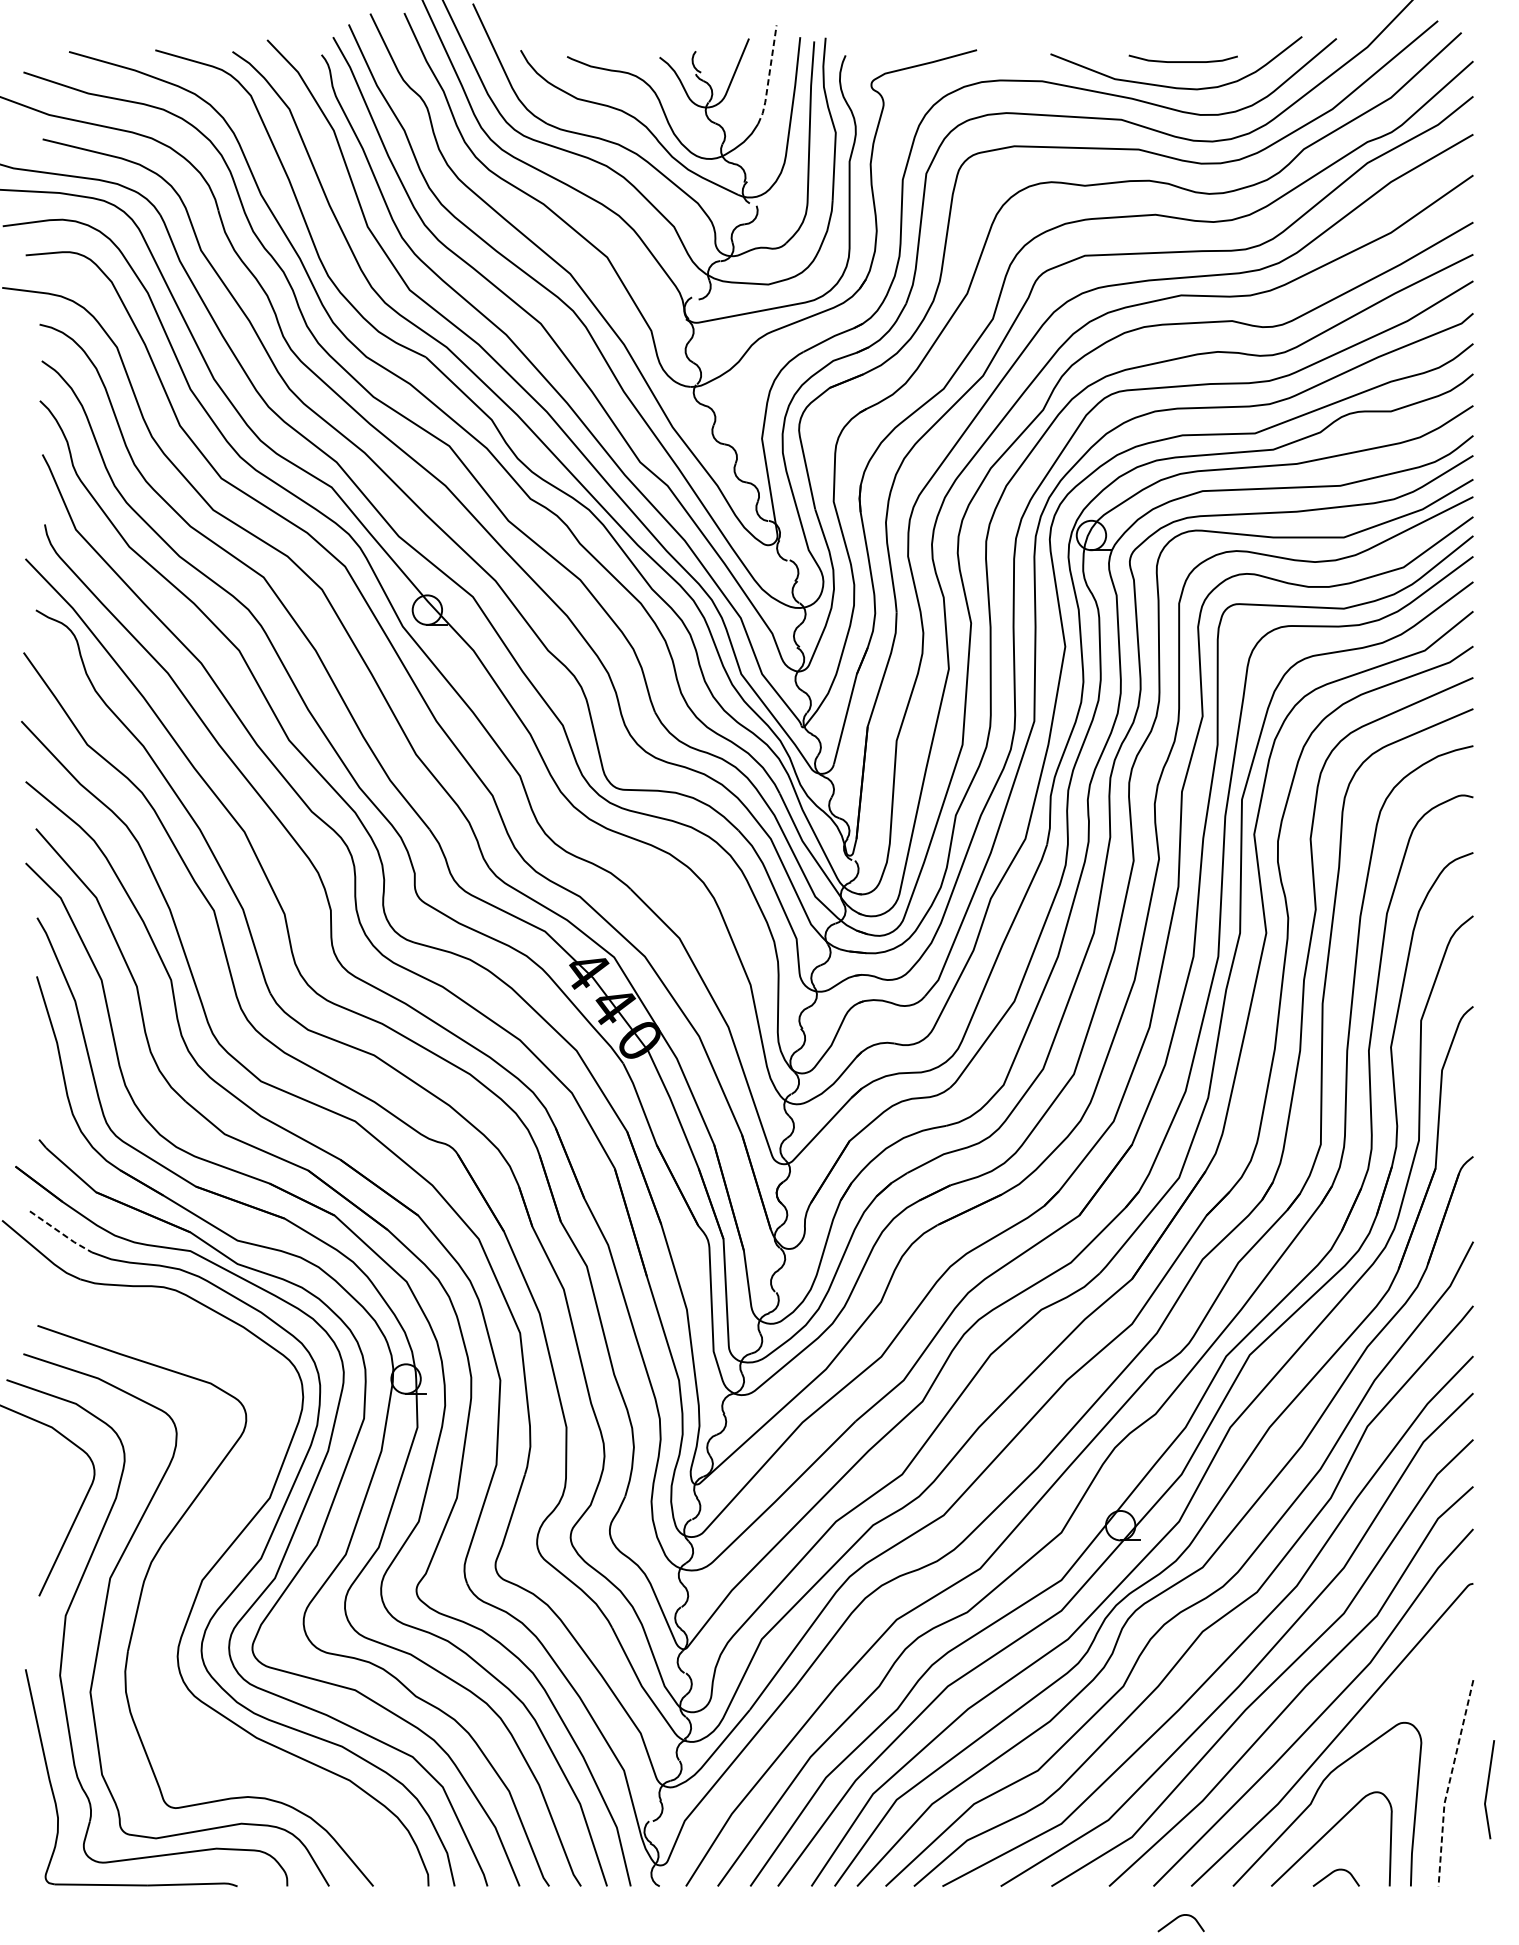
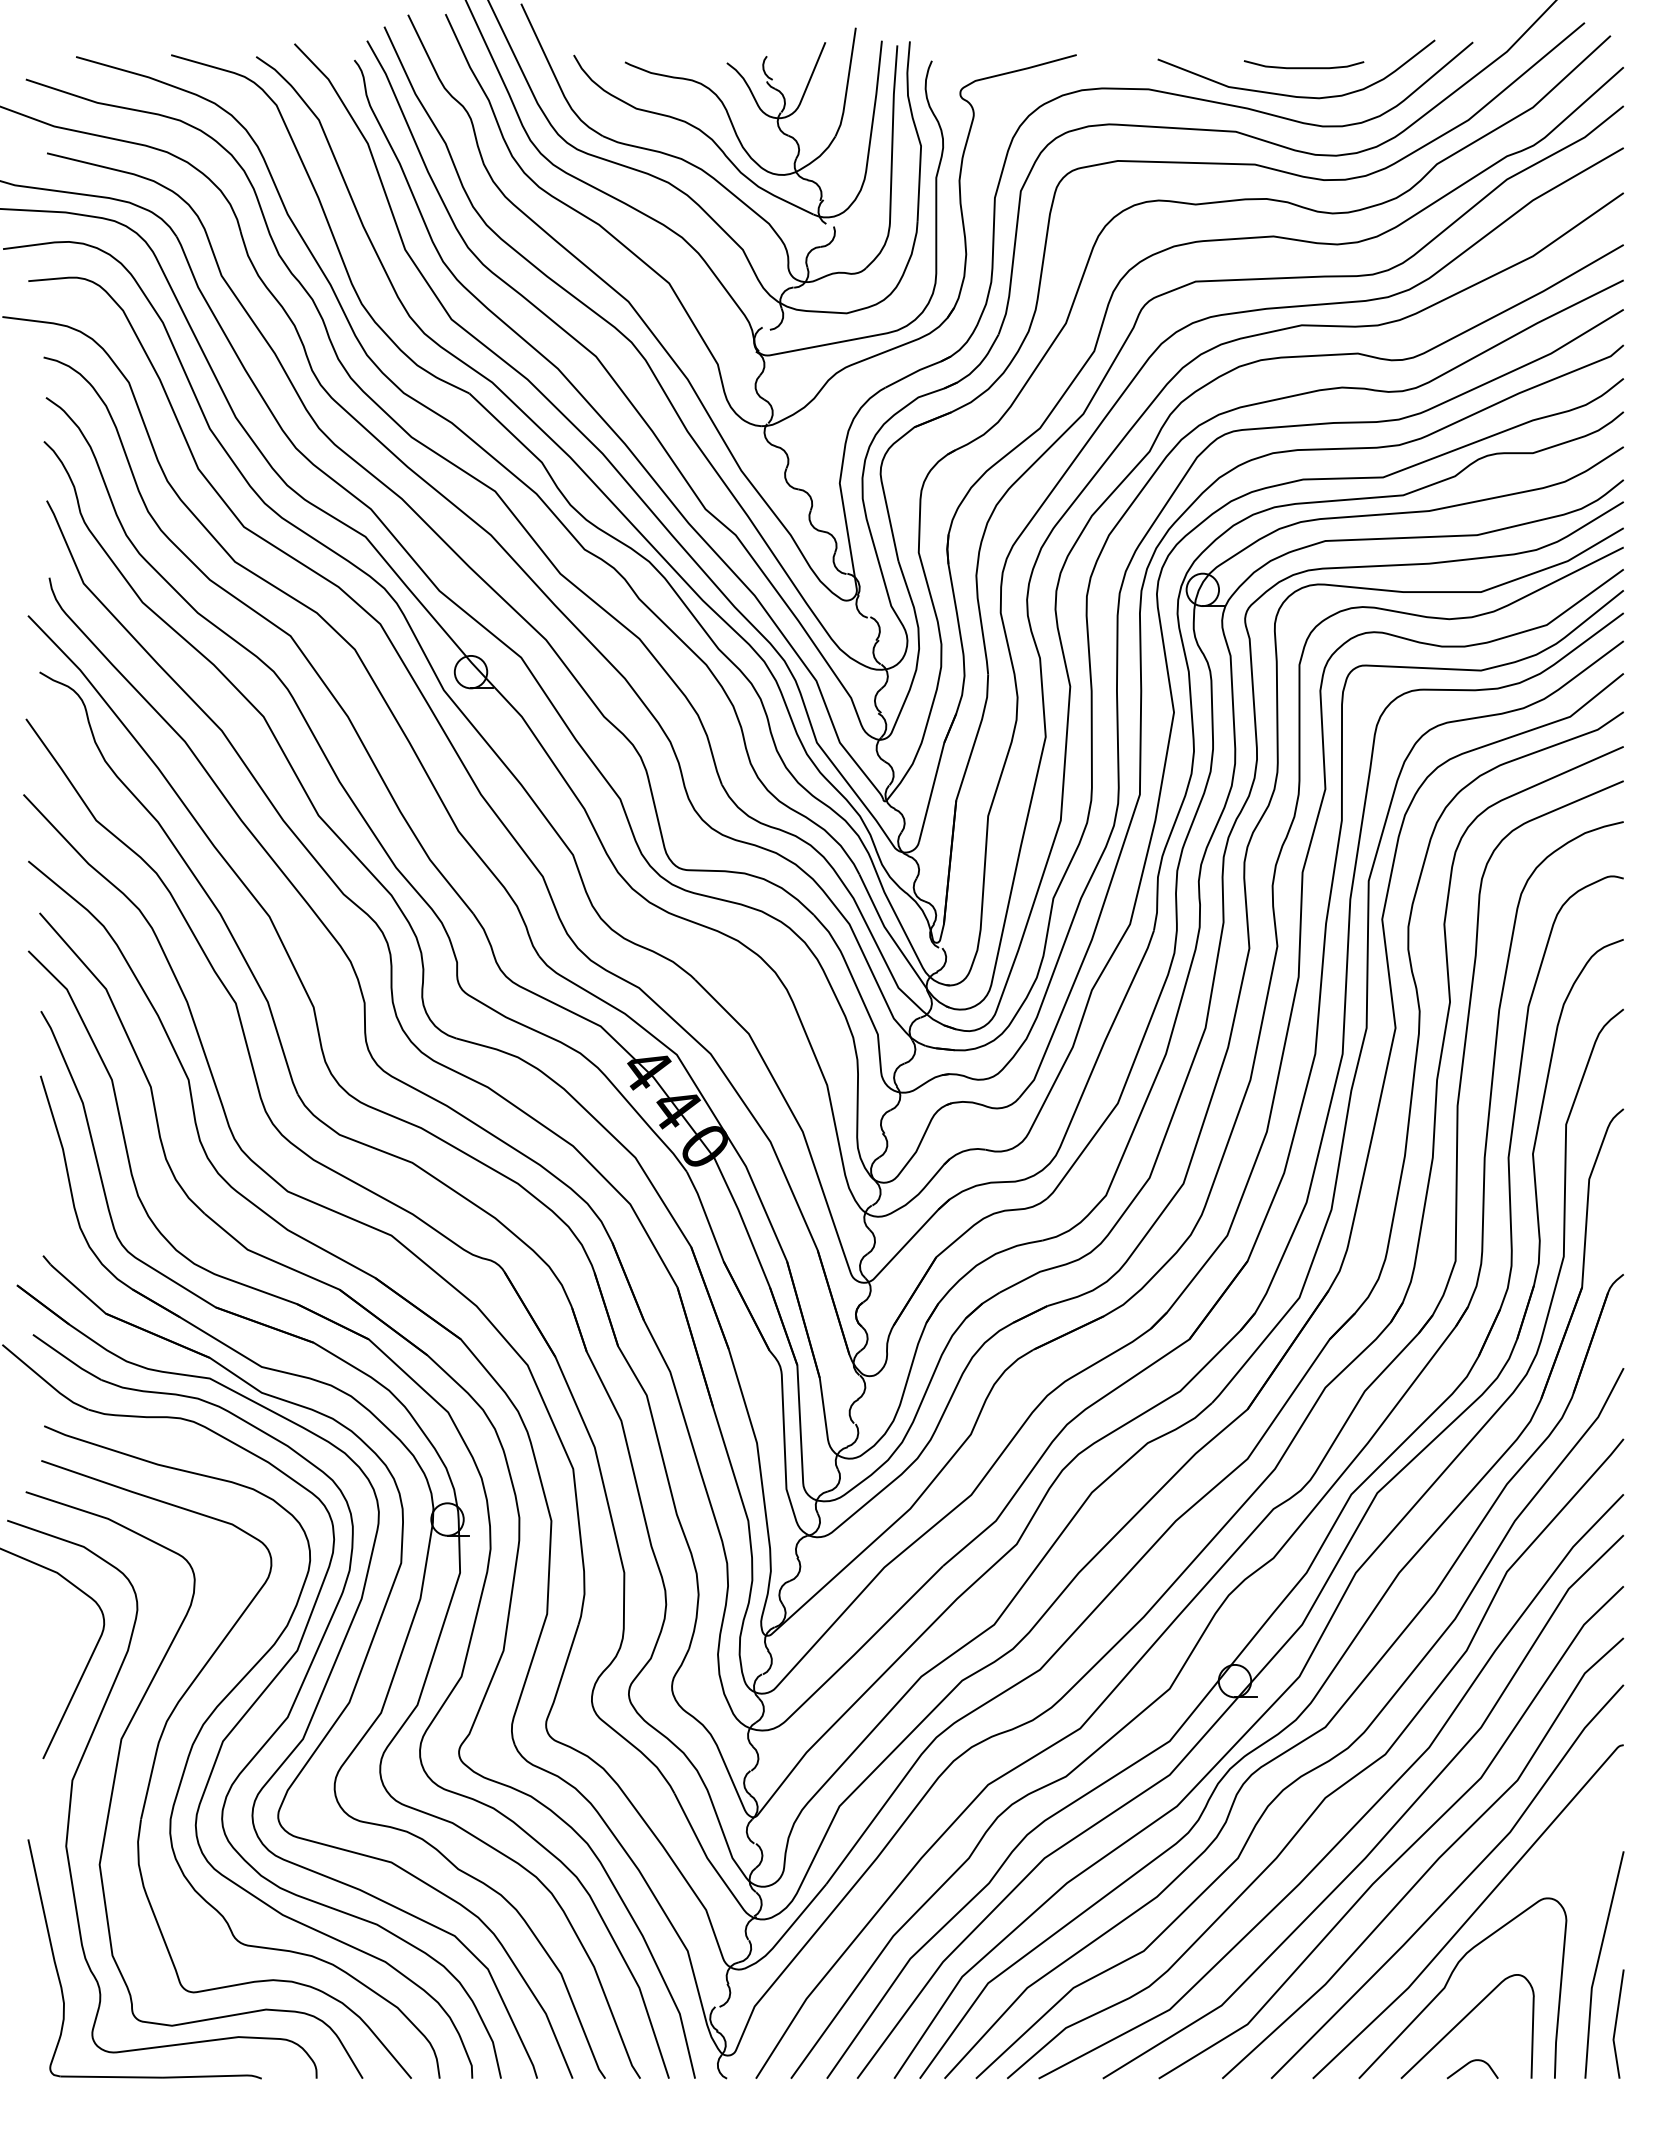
line: (769, 75) -> (847, 83), dashed -> solid
line: (61, 1232) -> (67, 1358), dashed -> solid
curve: (182, 1570) -> (201, 1730), added
line: (1449, 1782) -> (1597, 1964), dashed -> solid
line: (1487, 1789) -> (1616, 2023), moved
curve: (1177, 1918) -> (1297, 2114), removed

